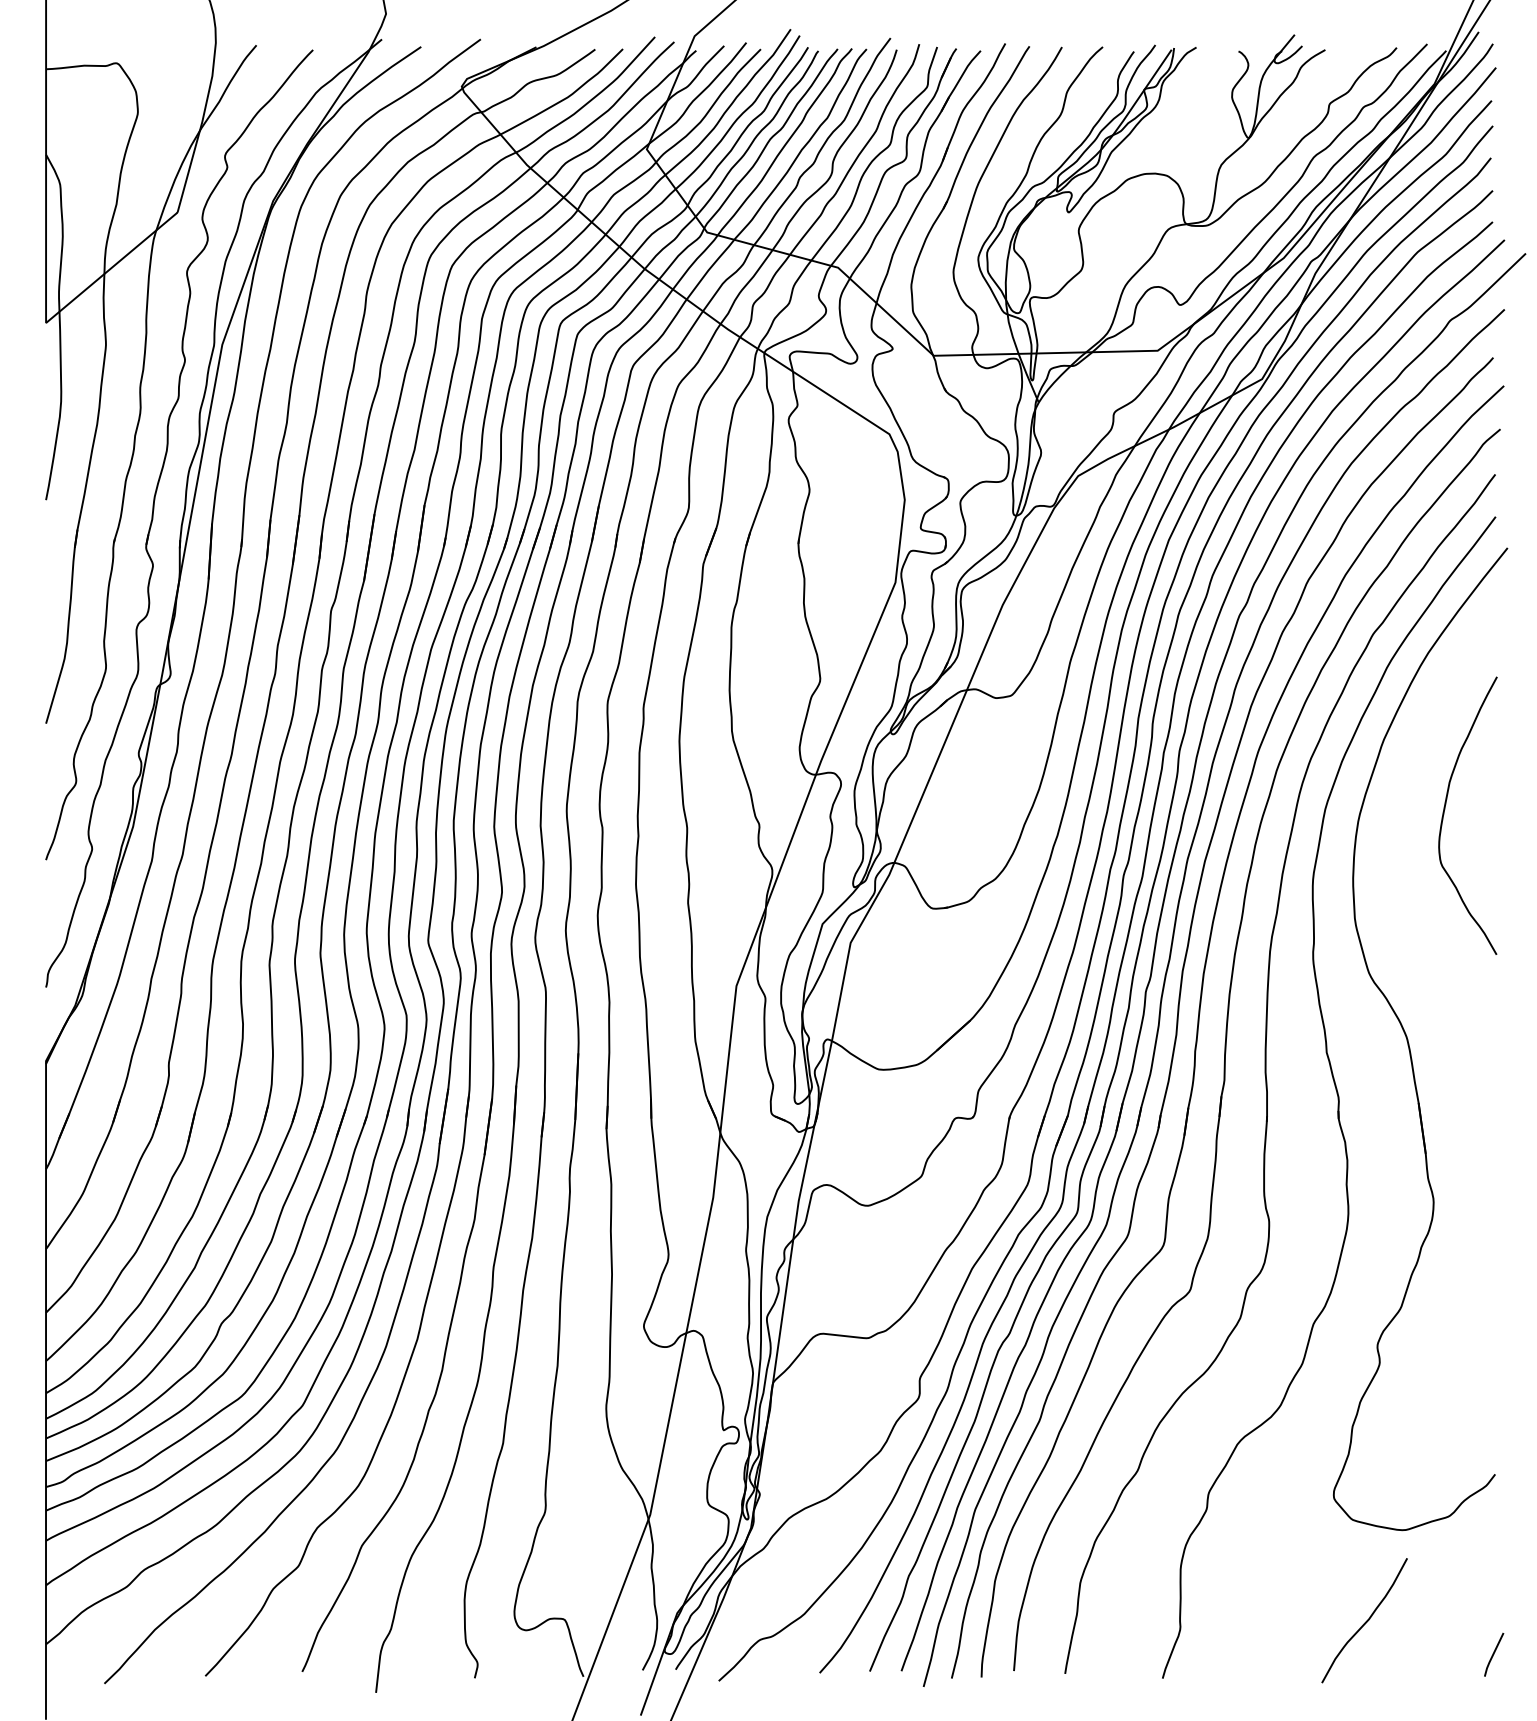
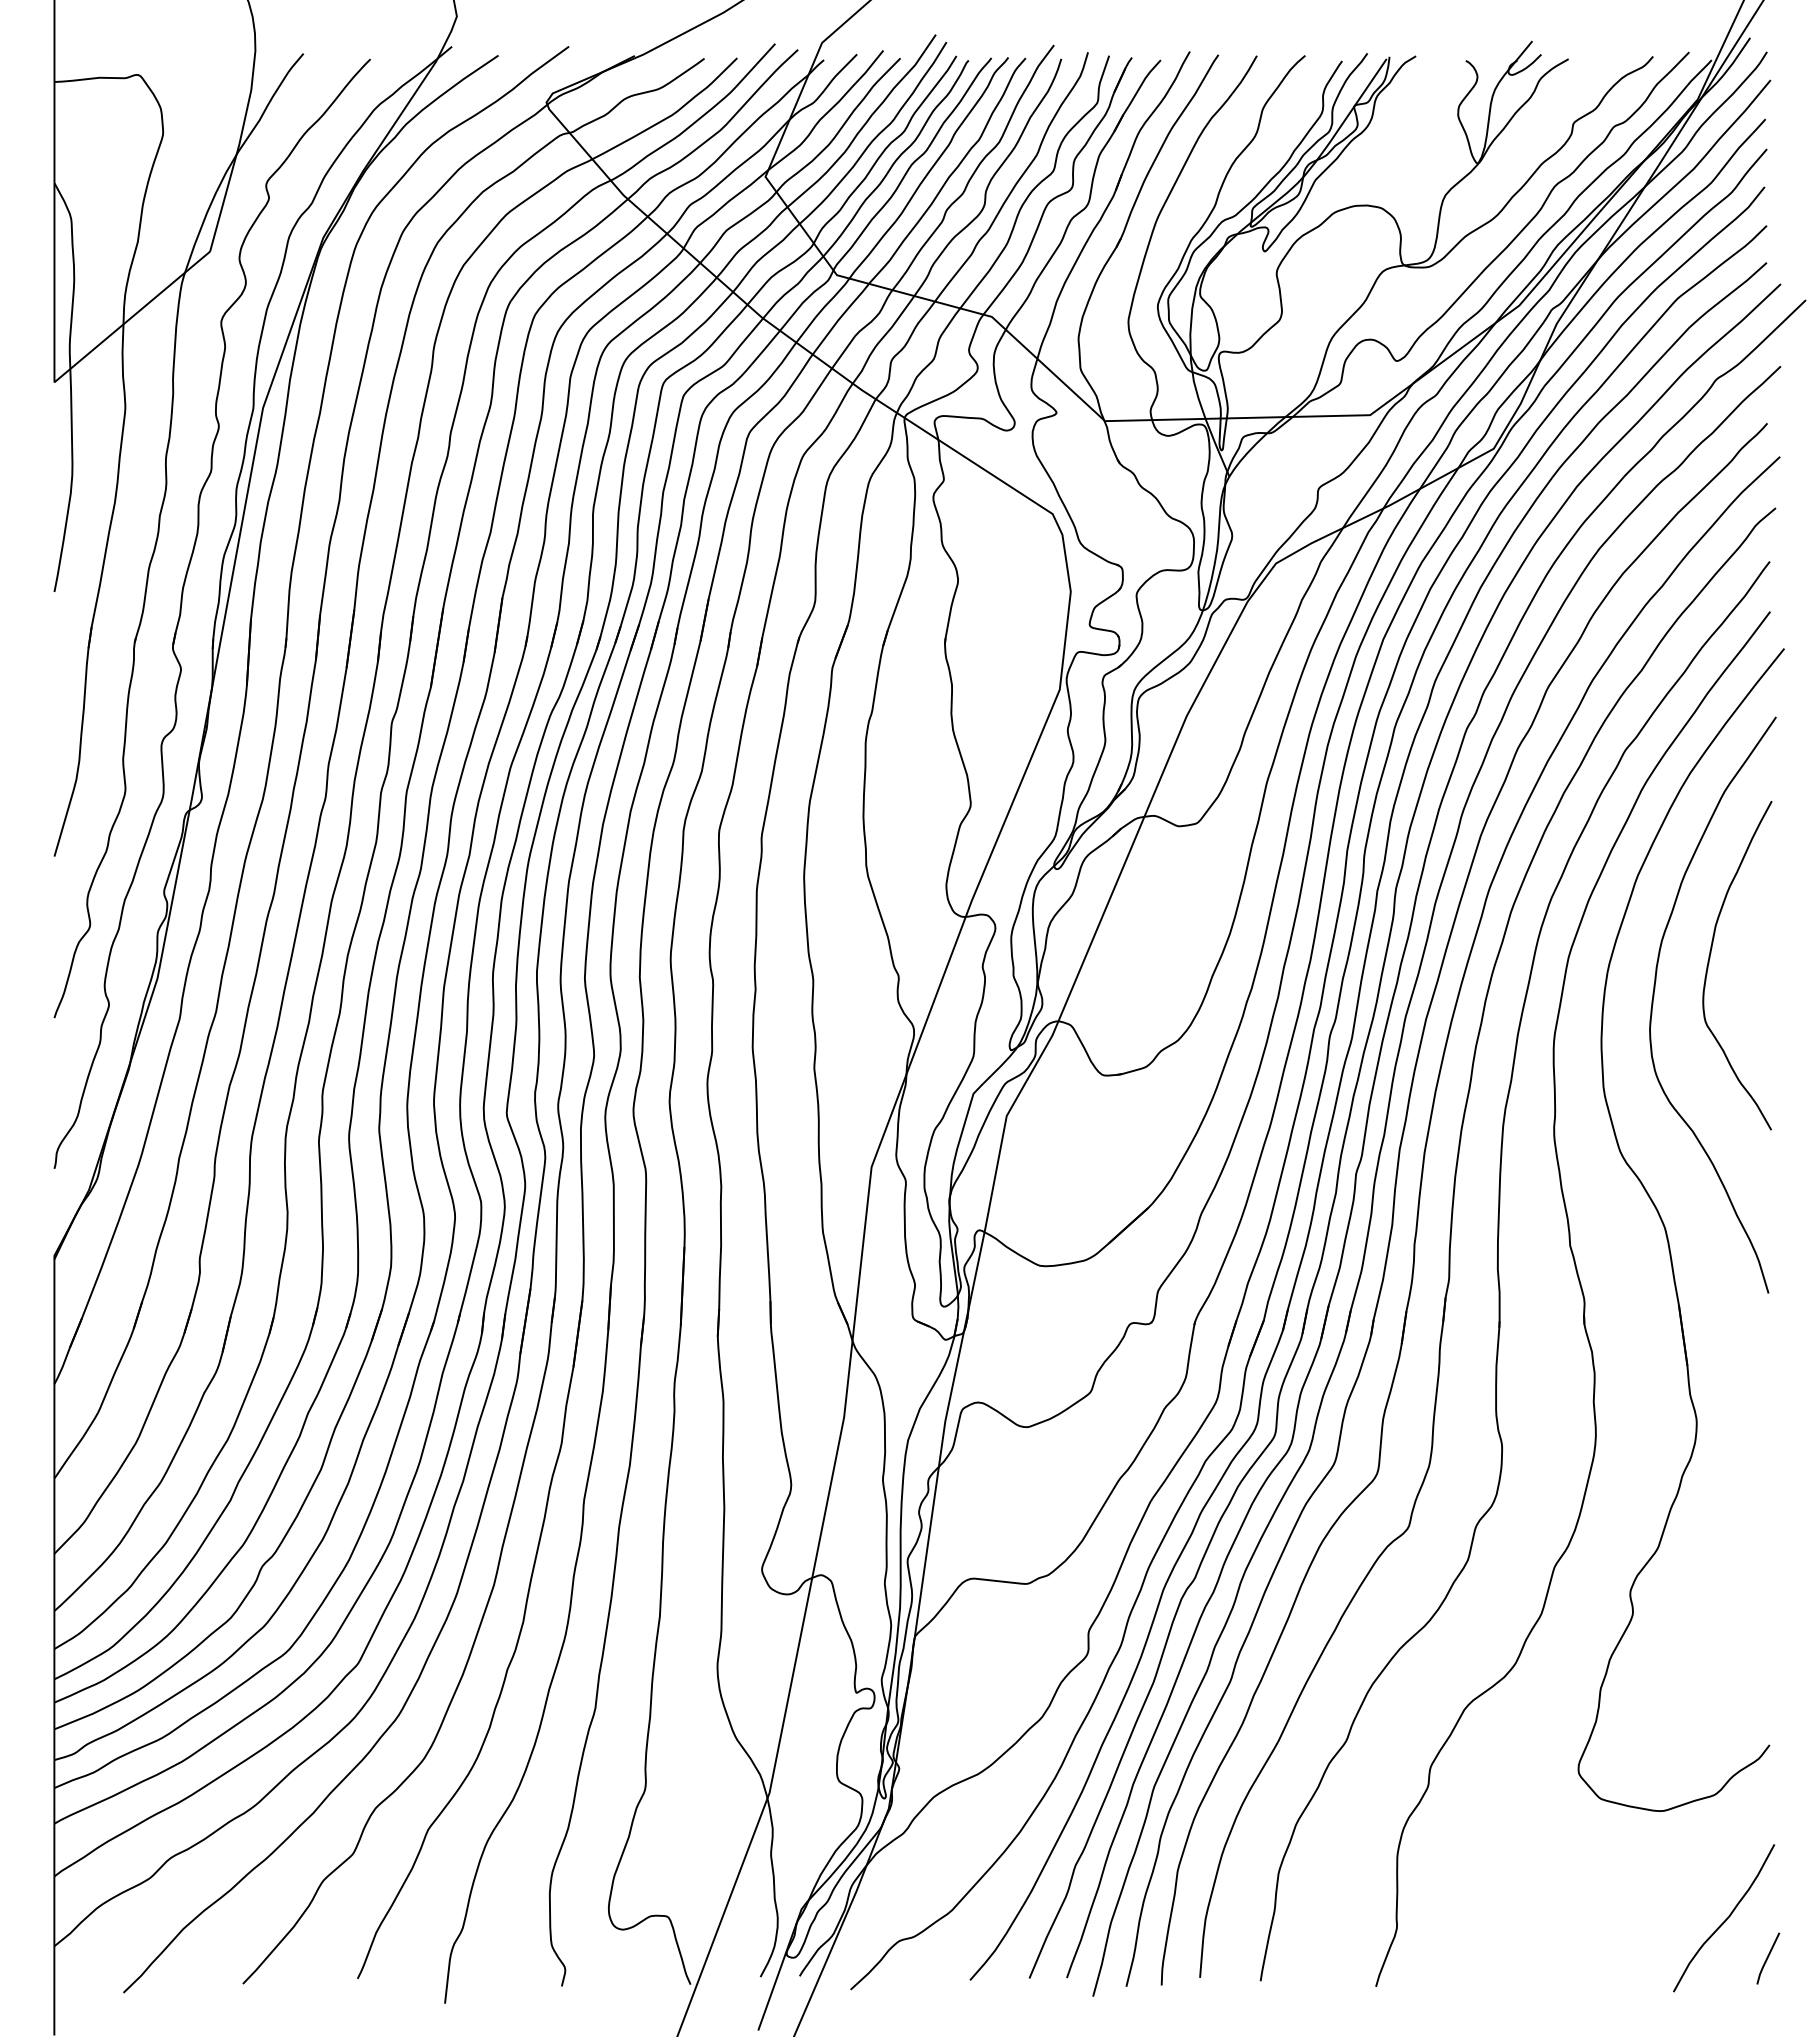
curve: (1397, 841) -> (1654, 996), added
curve: (1365, 1621) -> (1725, 1919), moved

